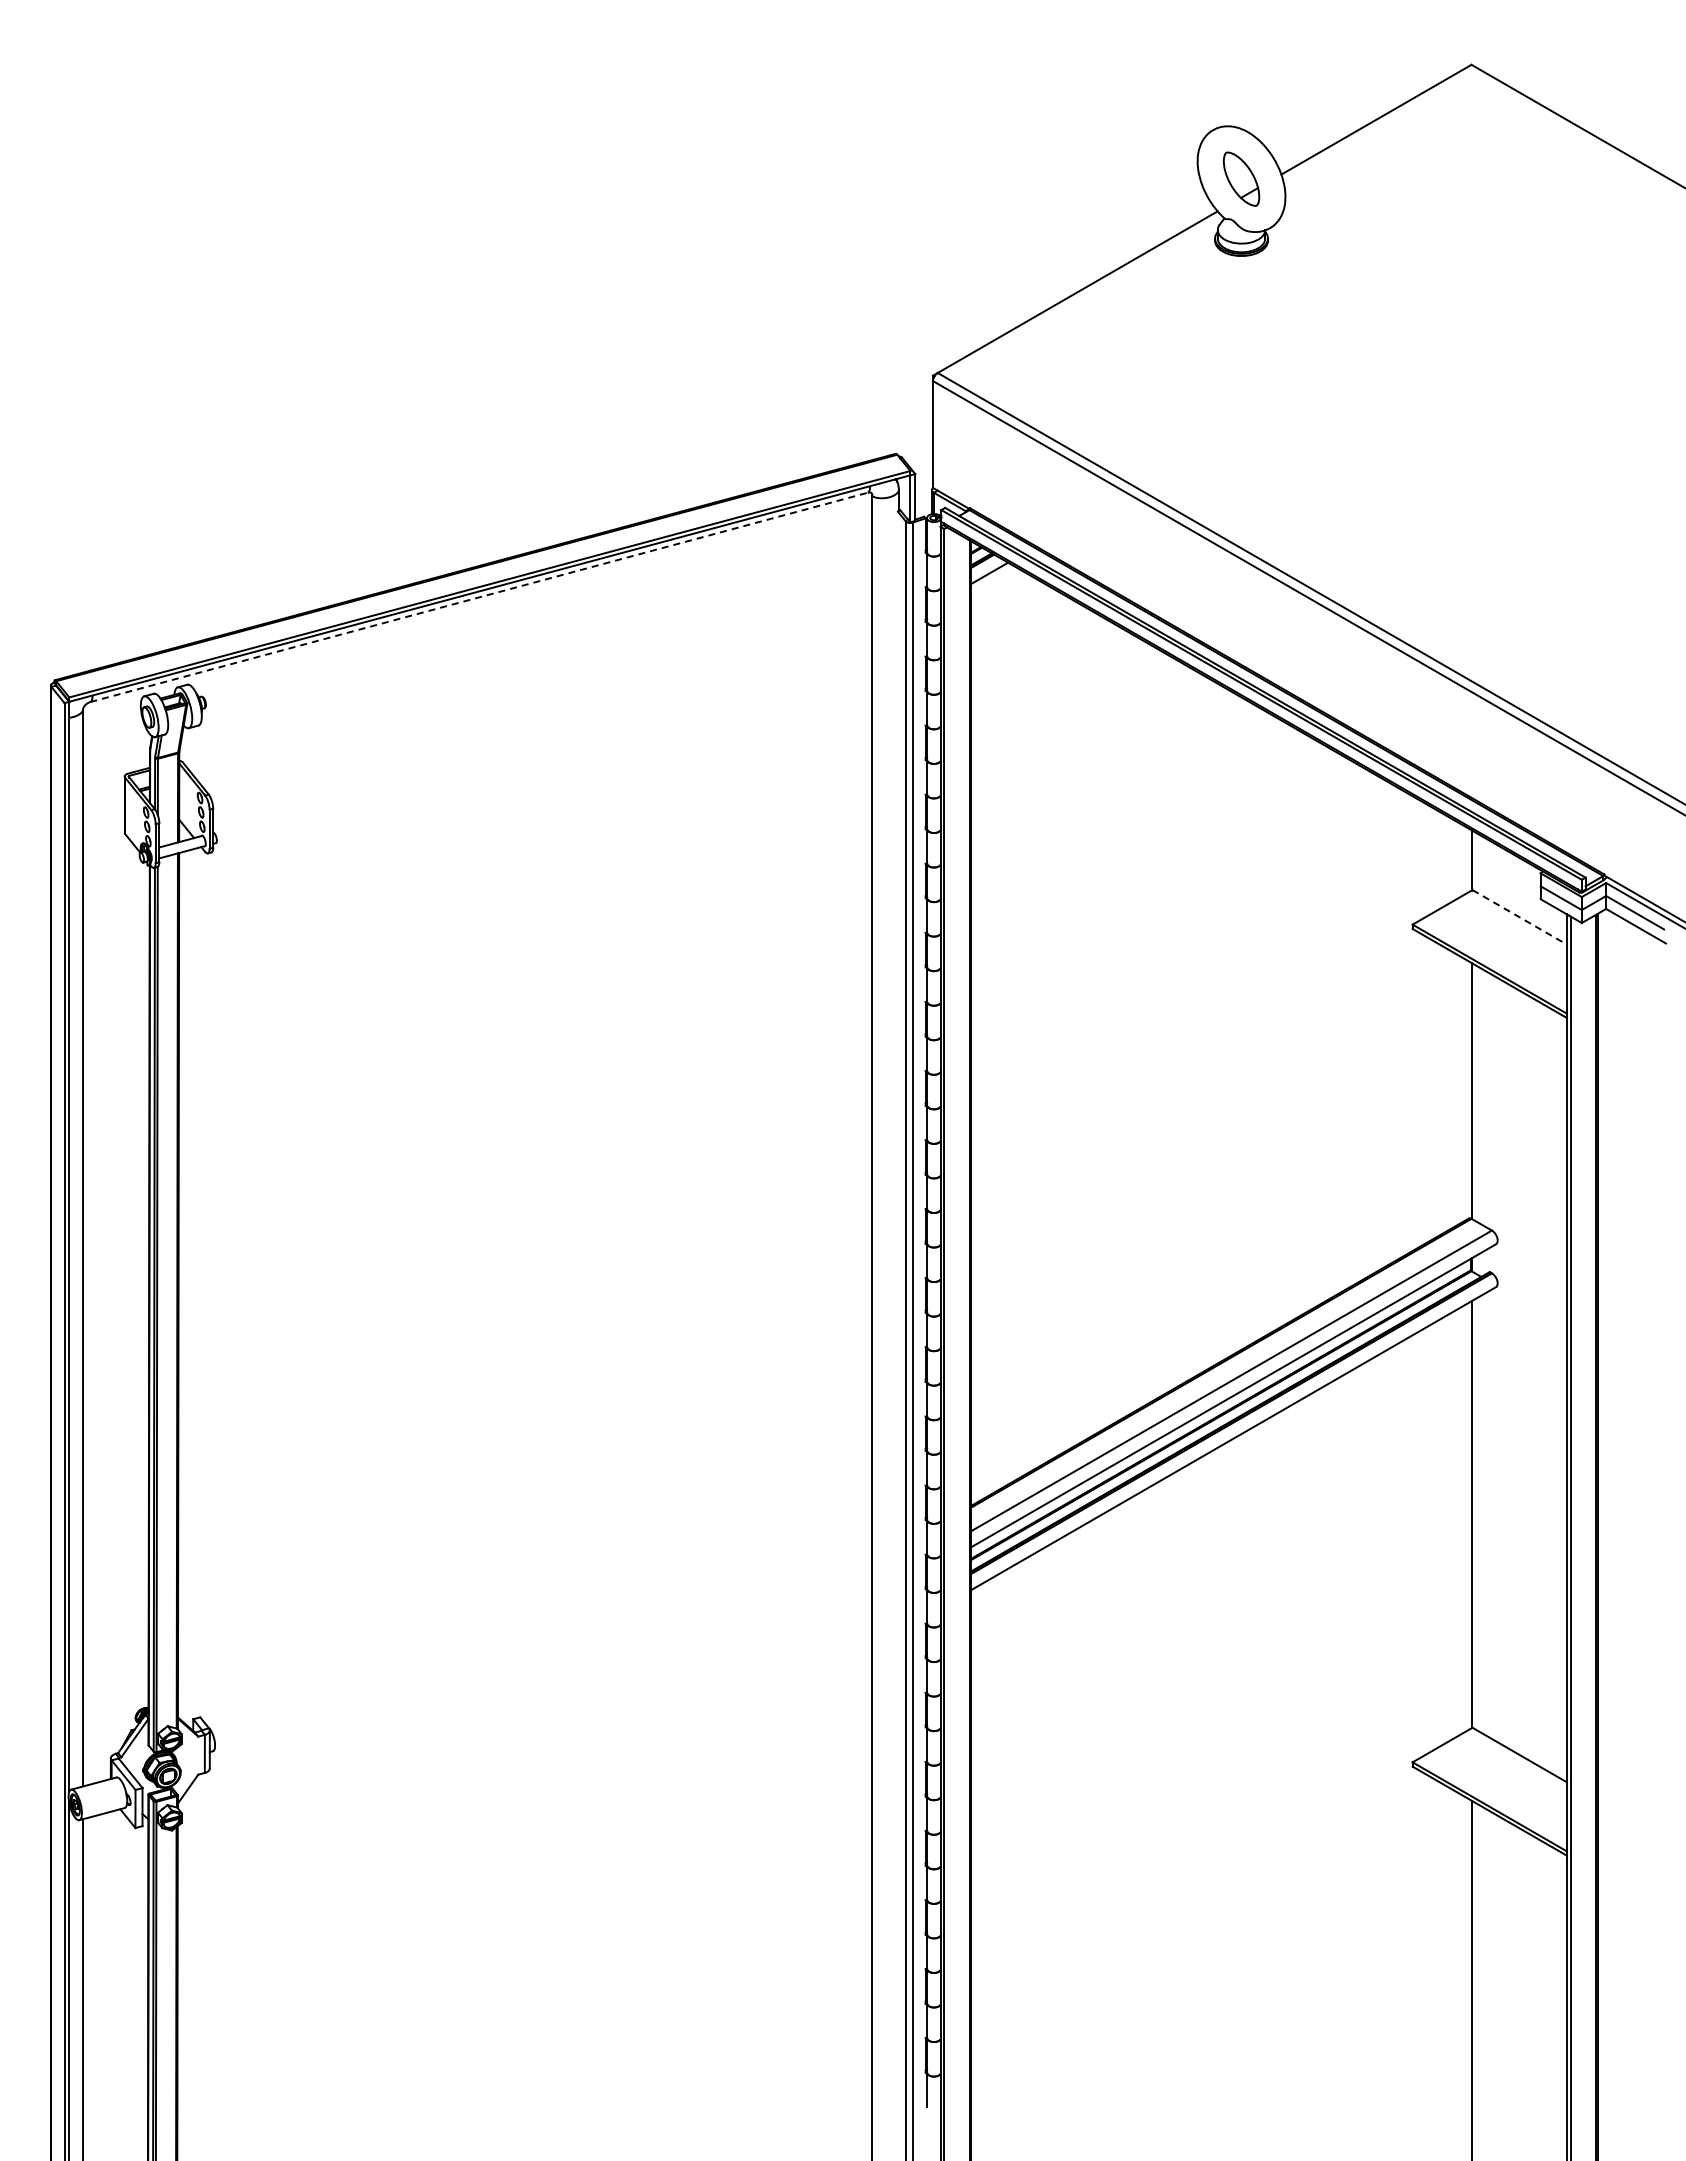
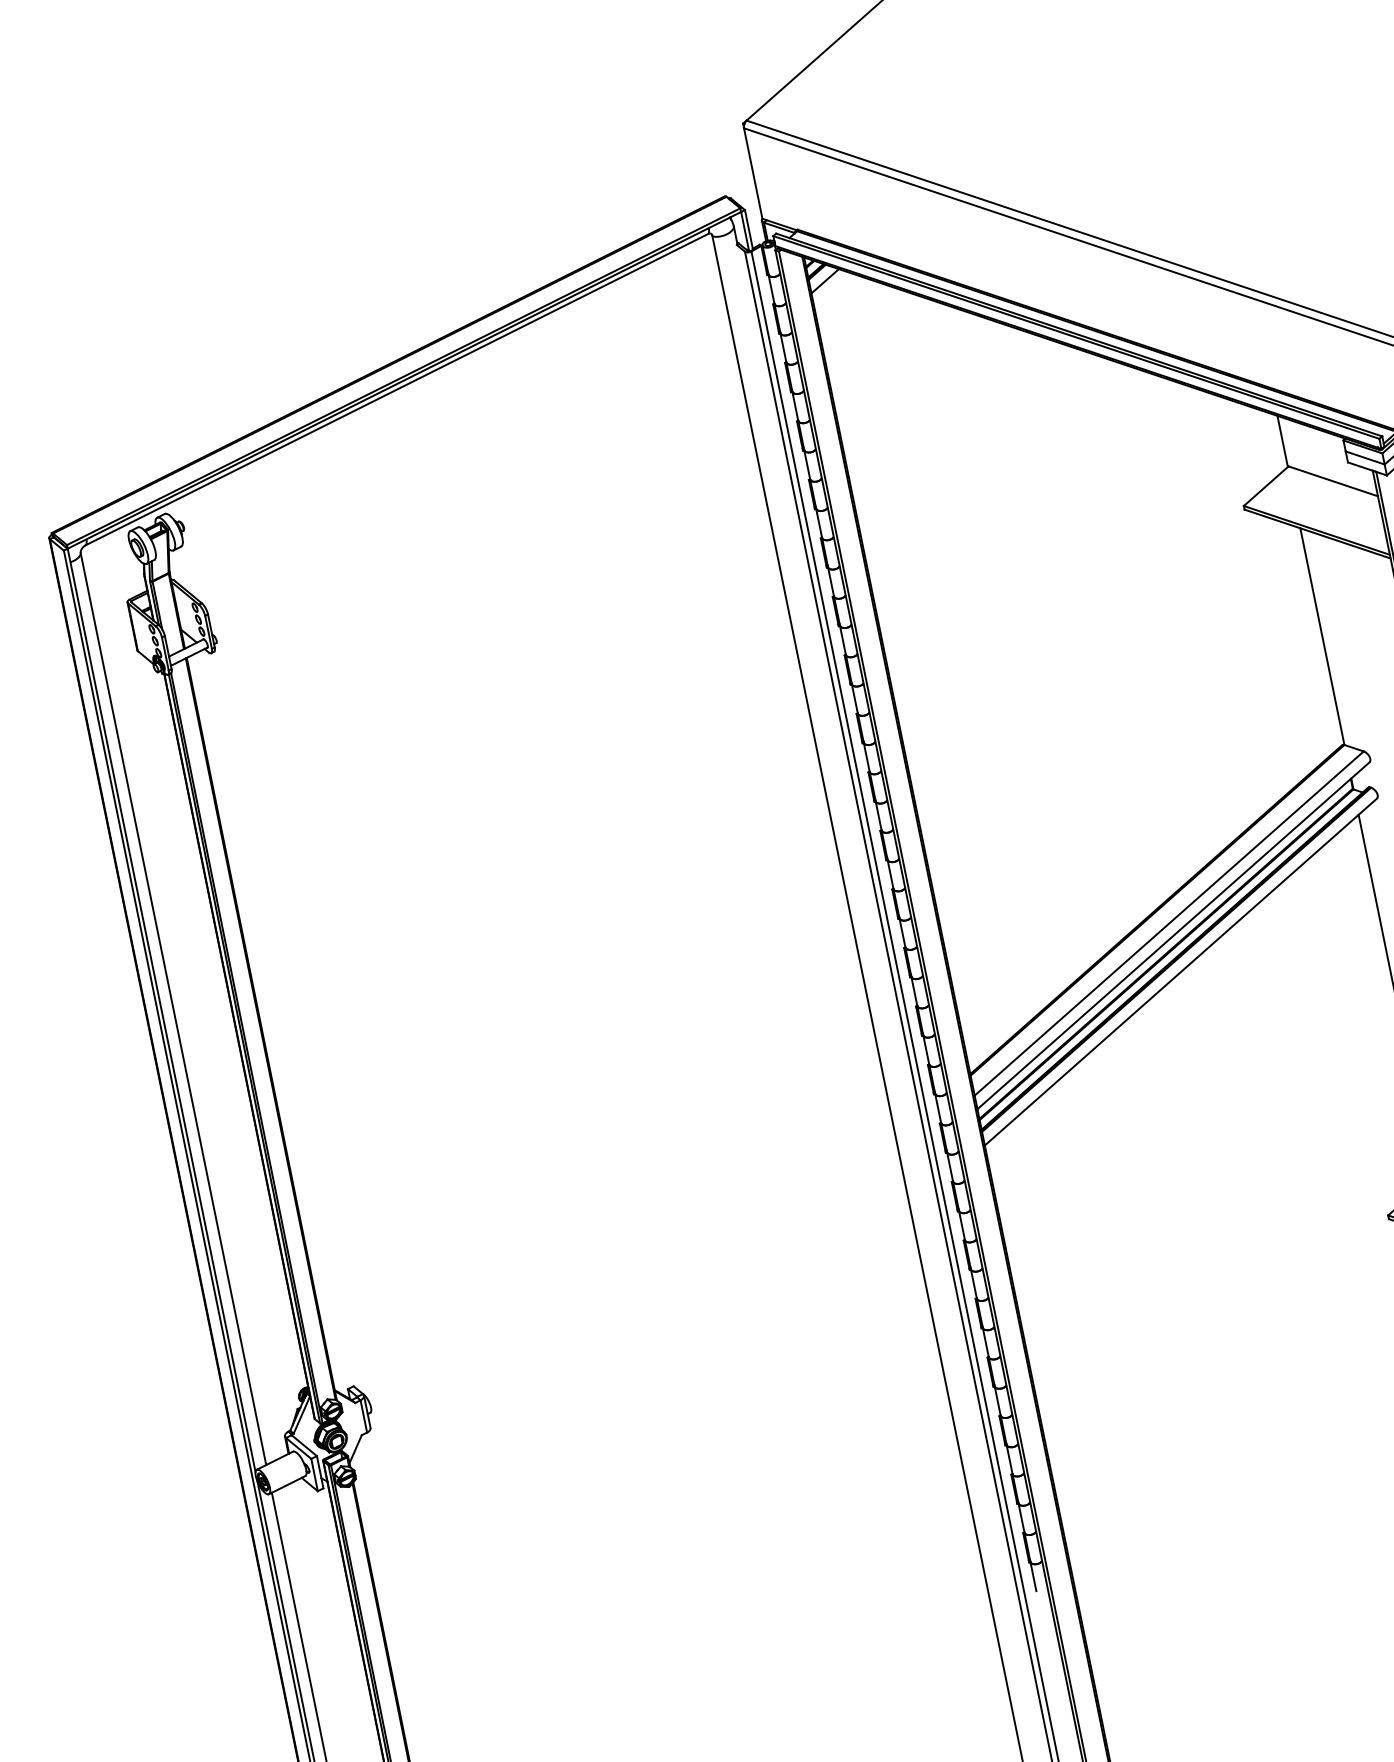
line: (479, 597) -> (397, 389), dashed -> solid
line: (1519, 917) -> (1333, 481), dashed -> solid

